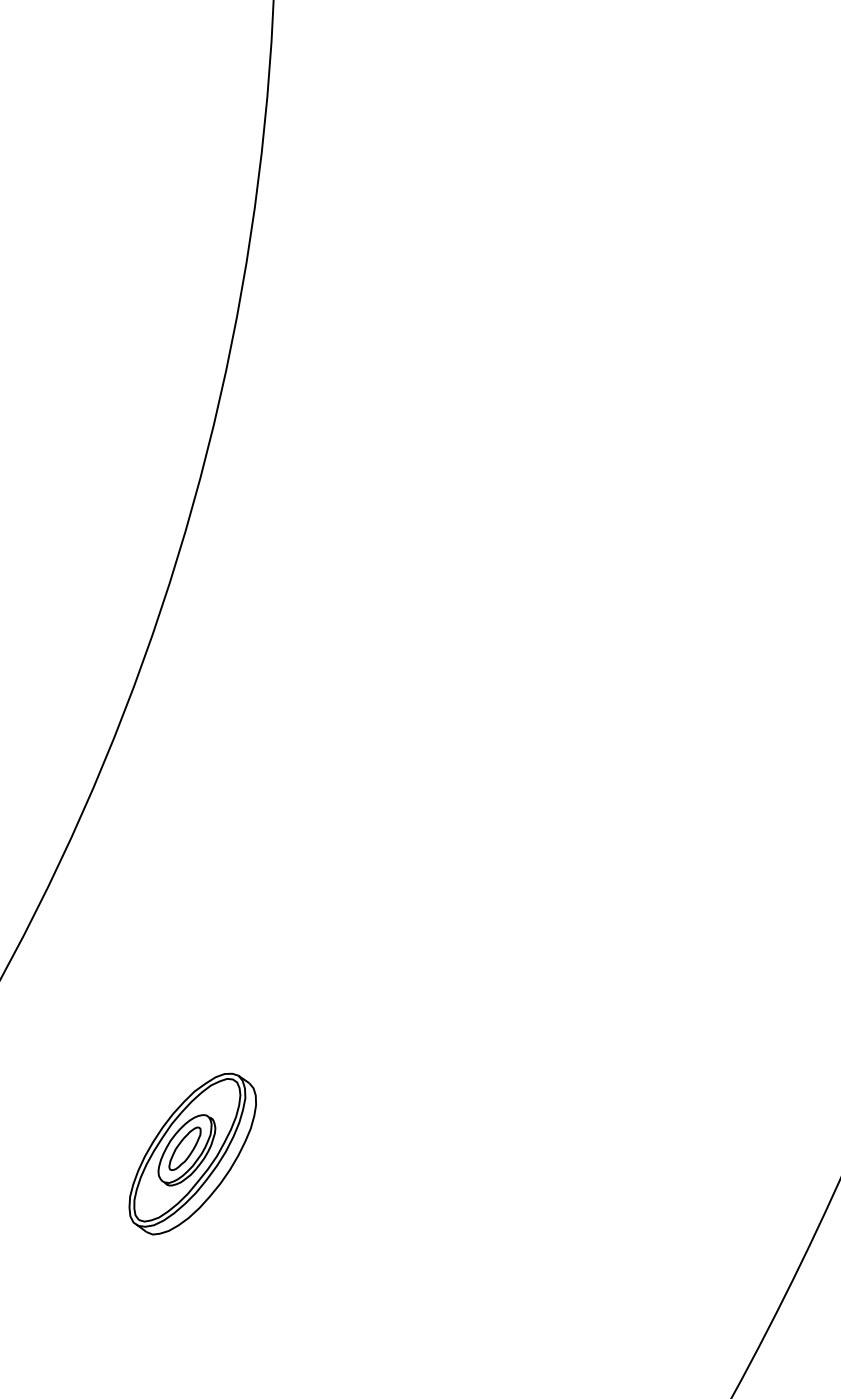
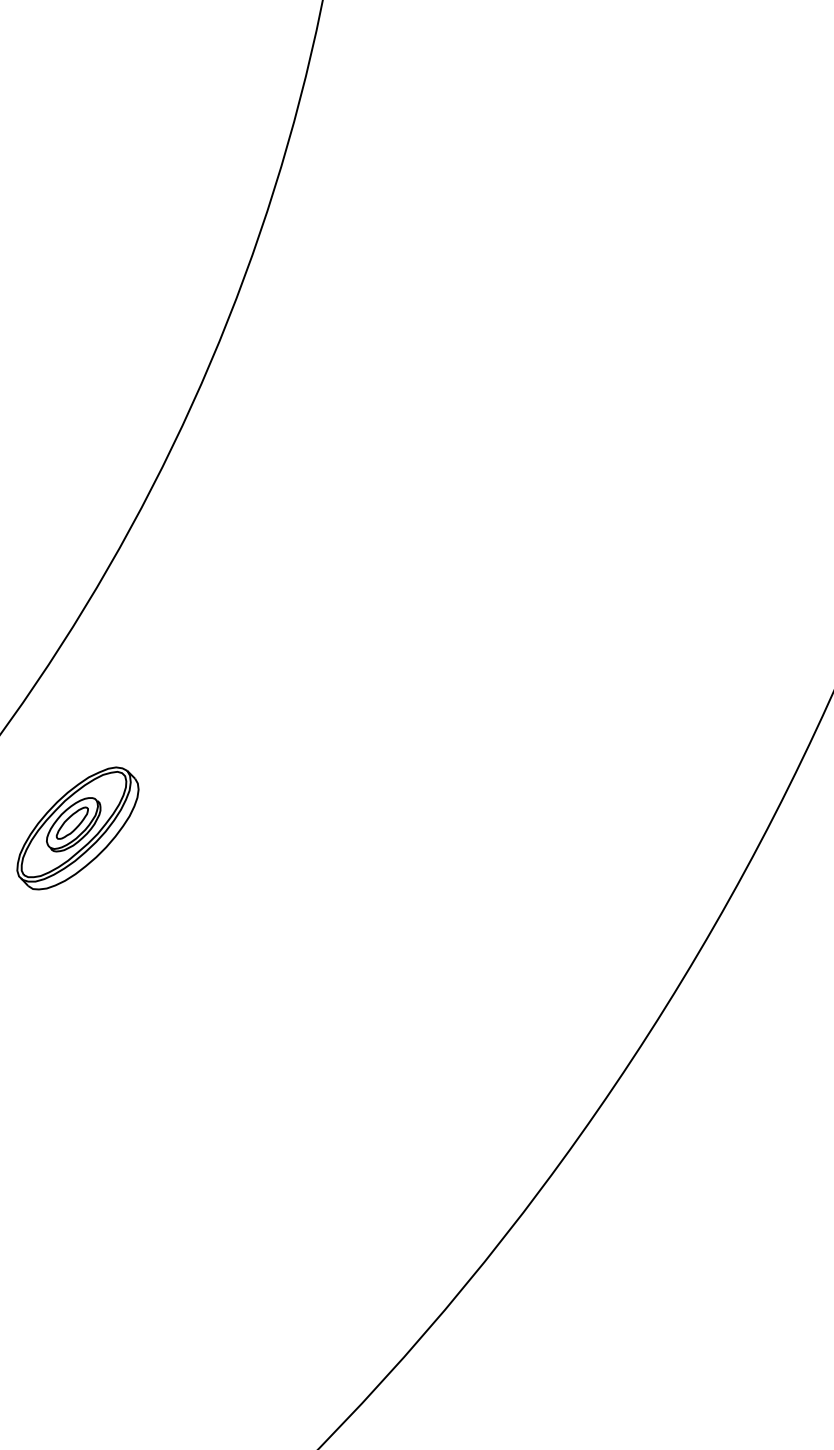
part: (192, 1153) -> (77, 828), moved

